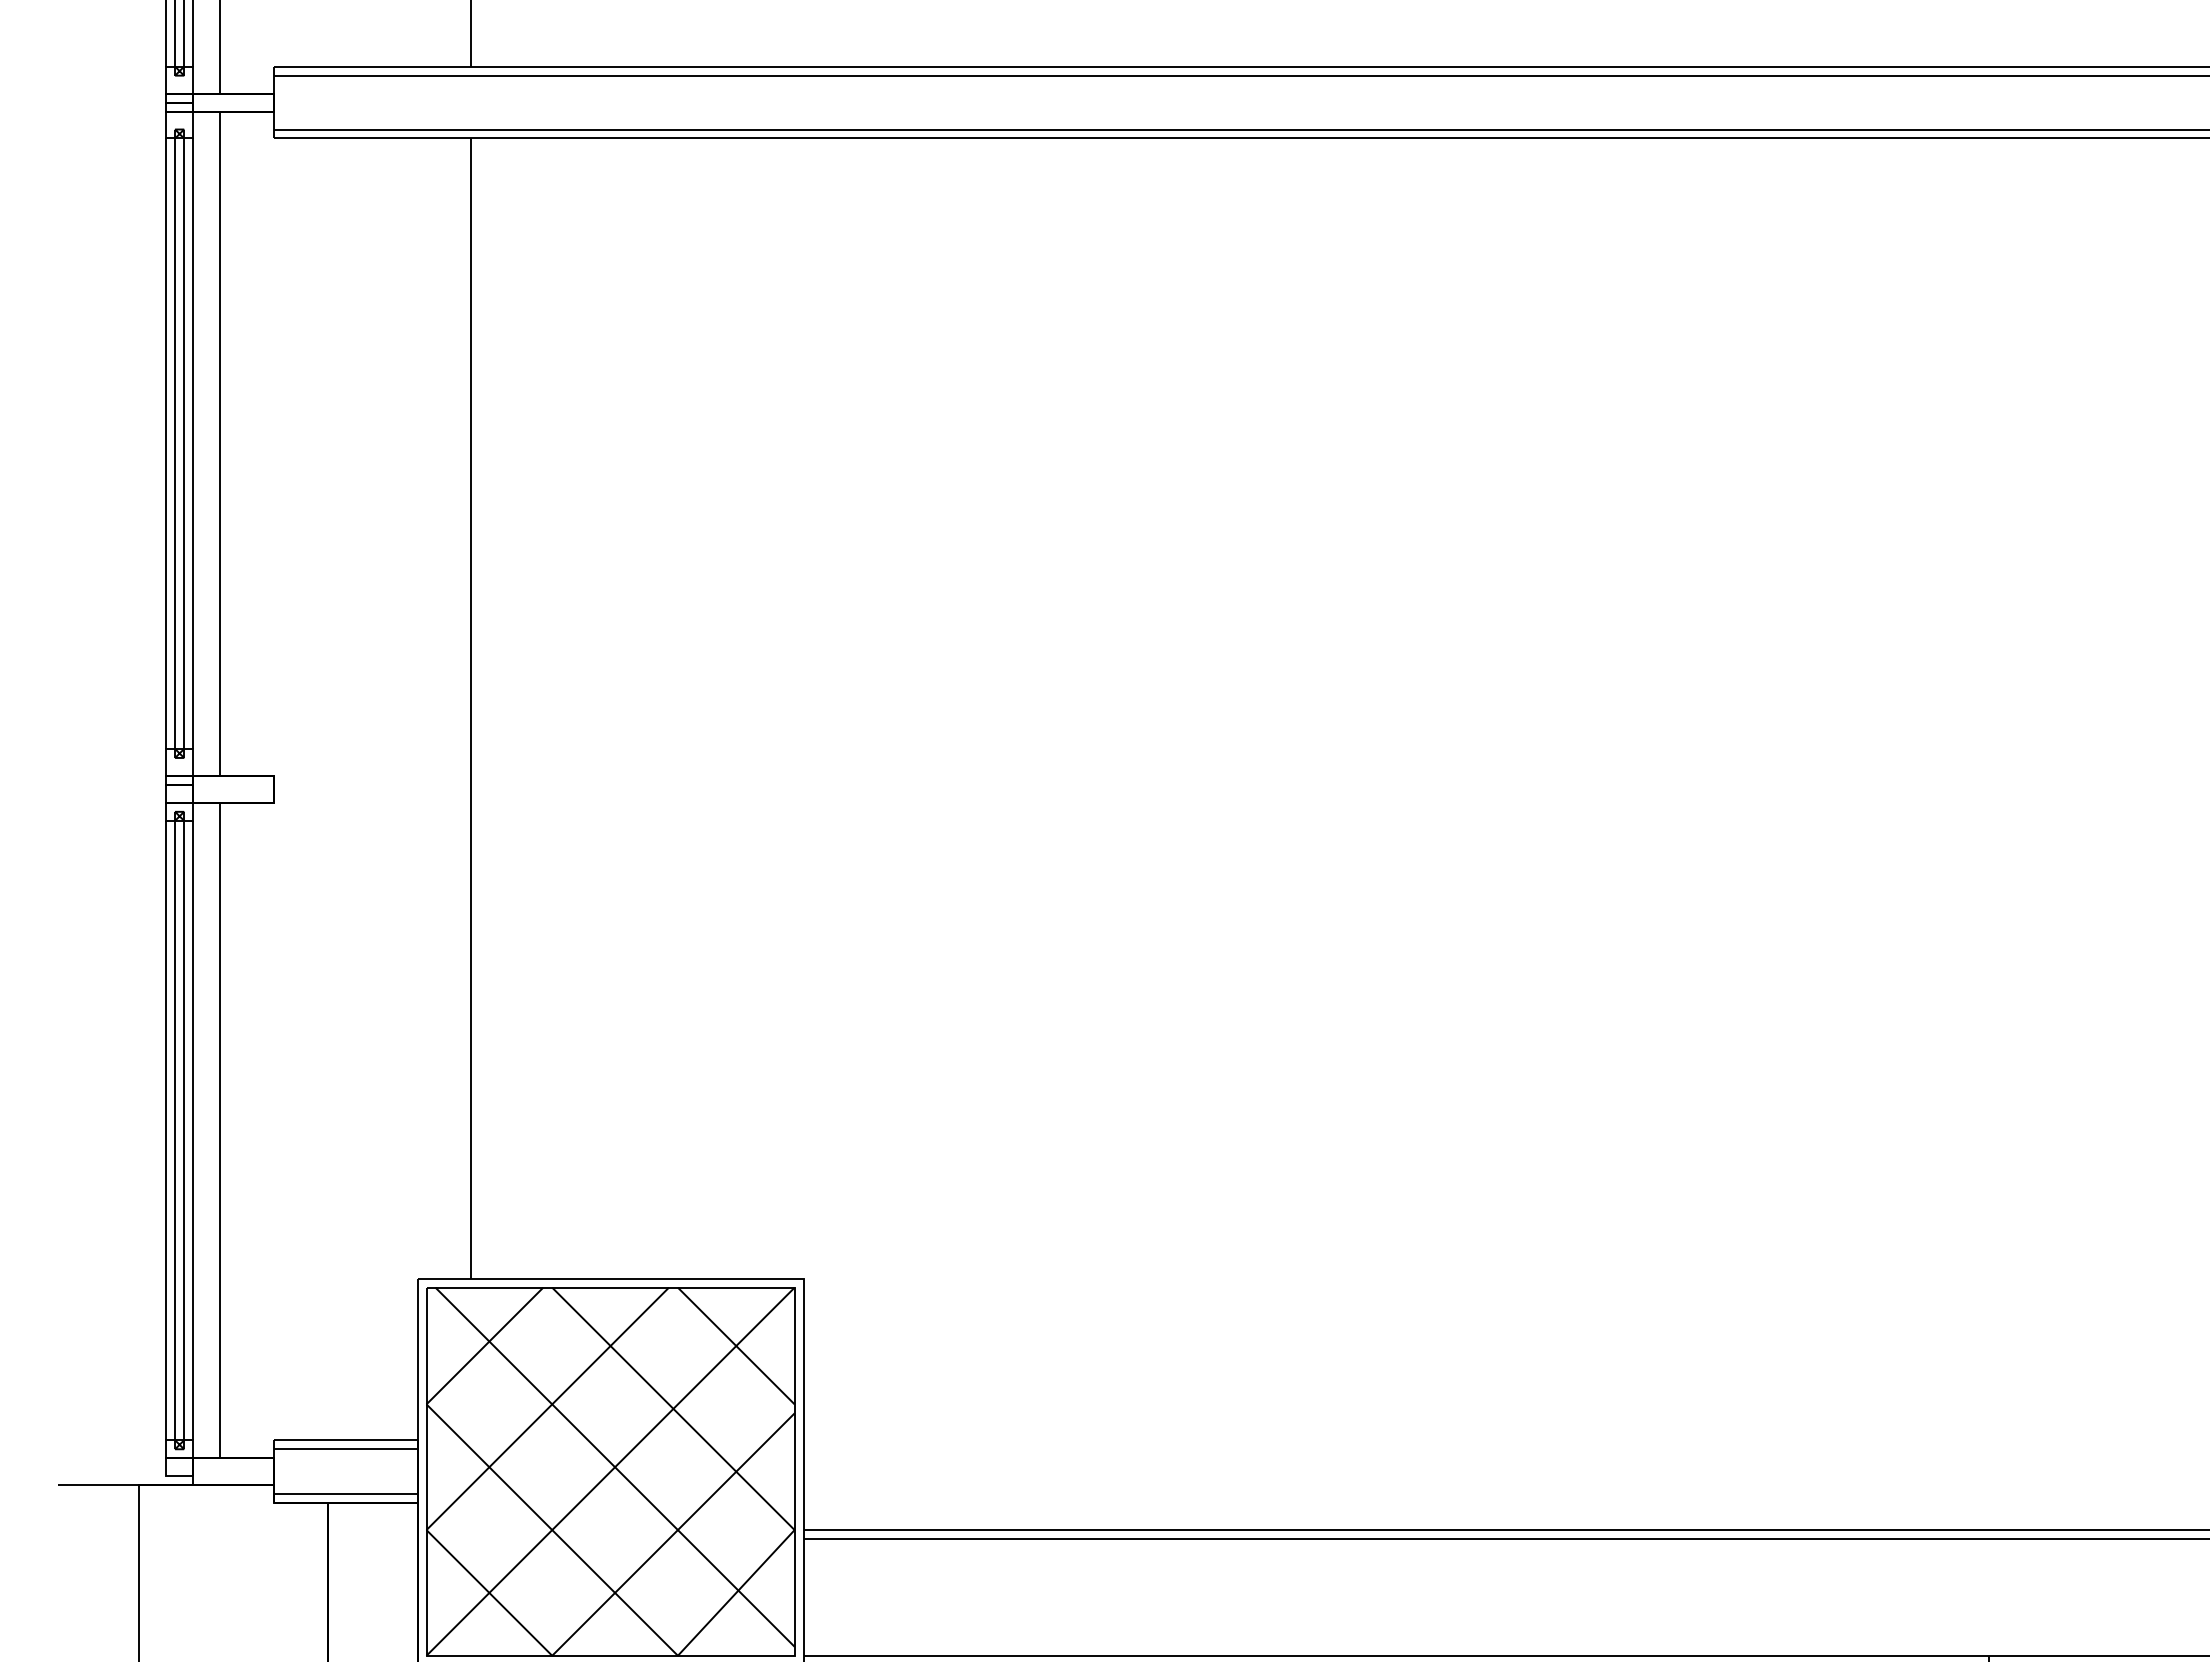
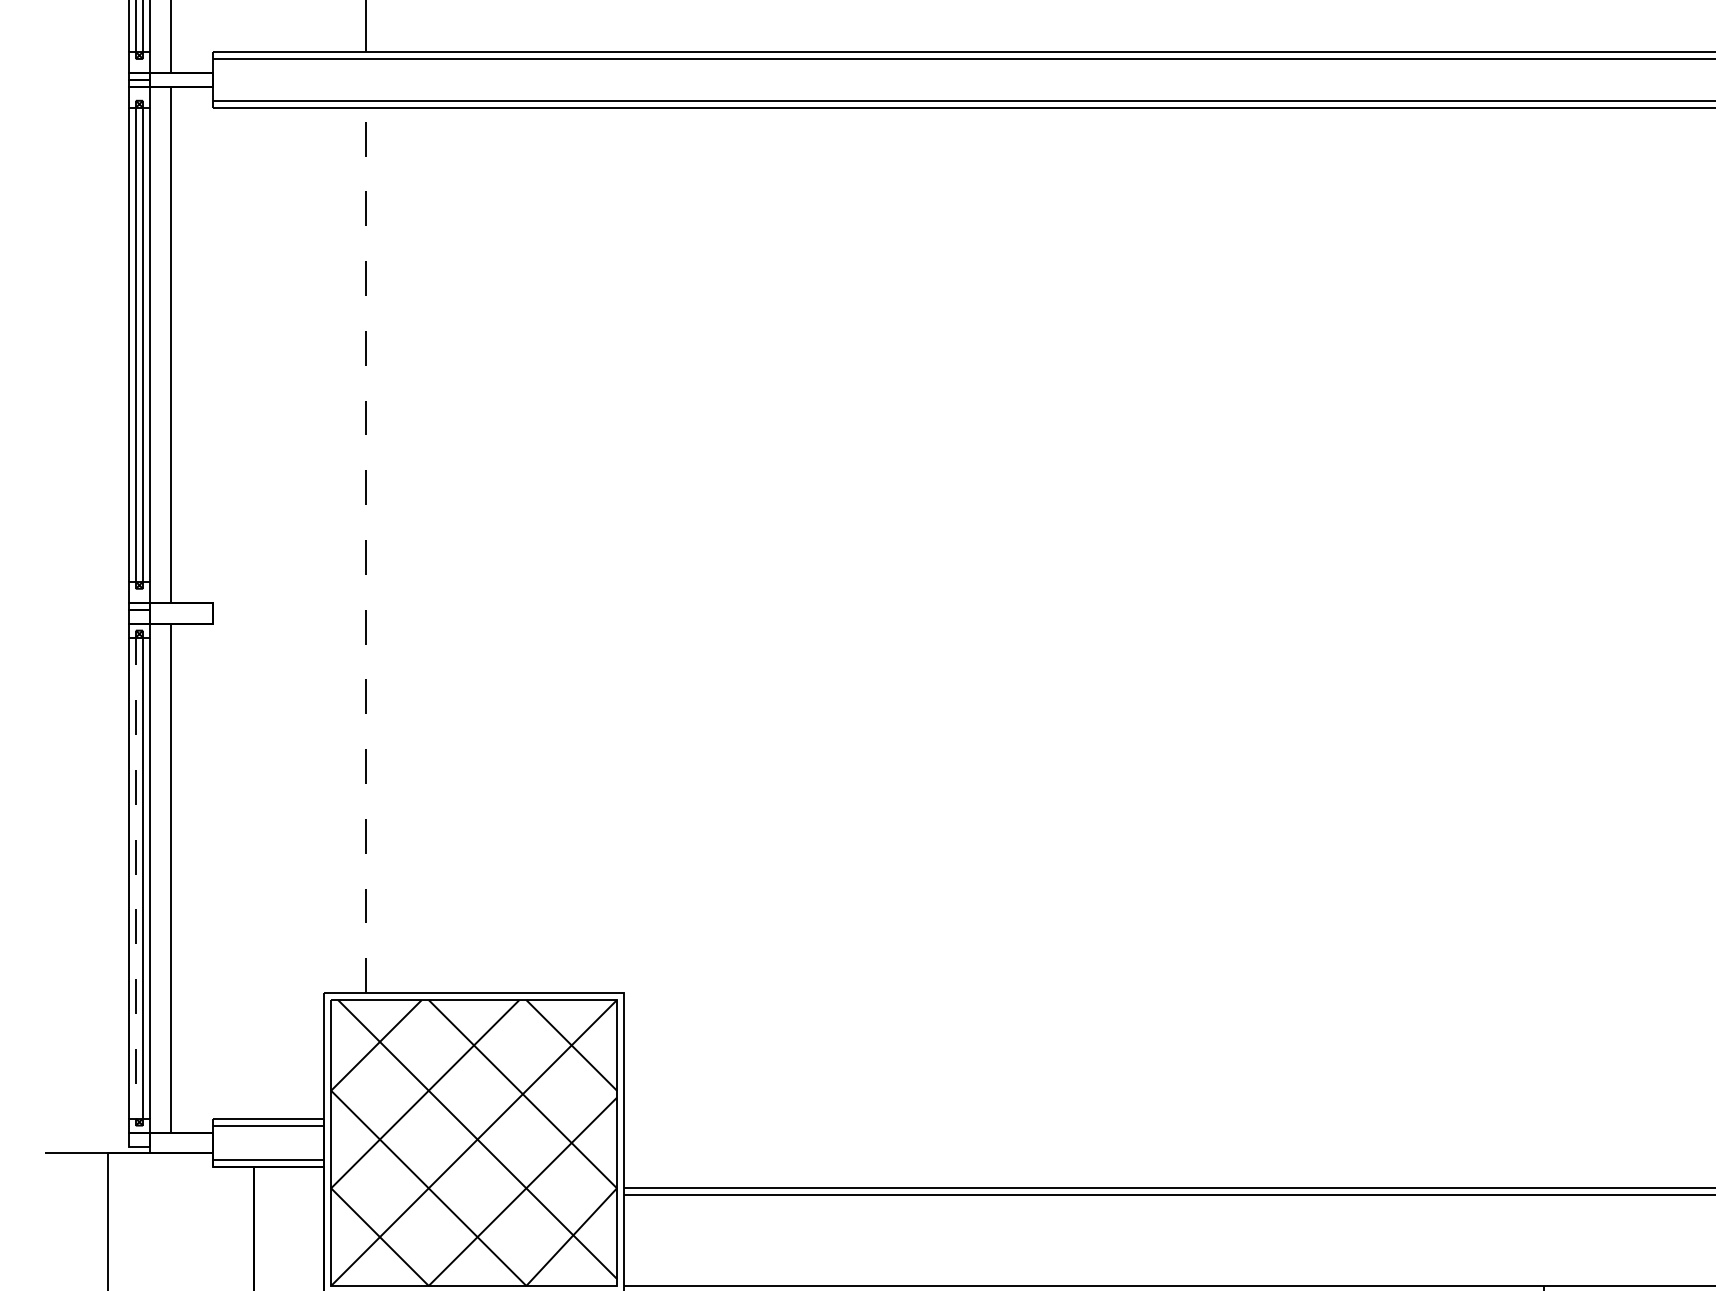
line: (471, 708) -> (366, 550), solid -> dashed
line: (175, 1130) -> (136, 878), solid -> dashed

